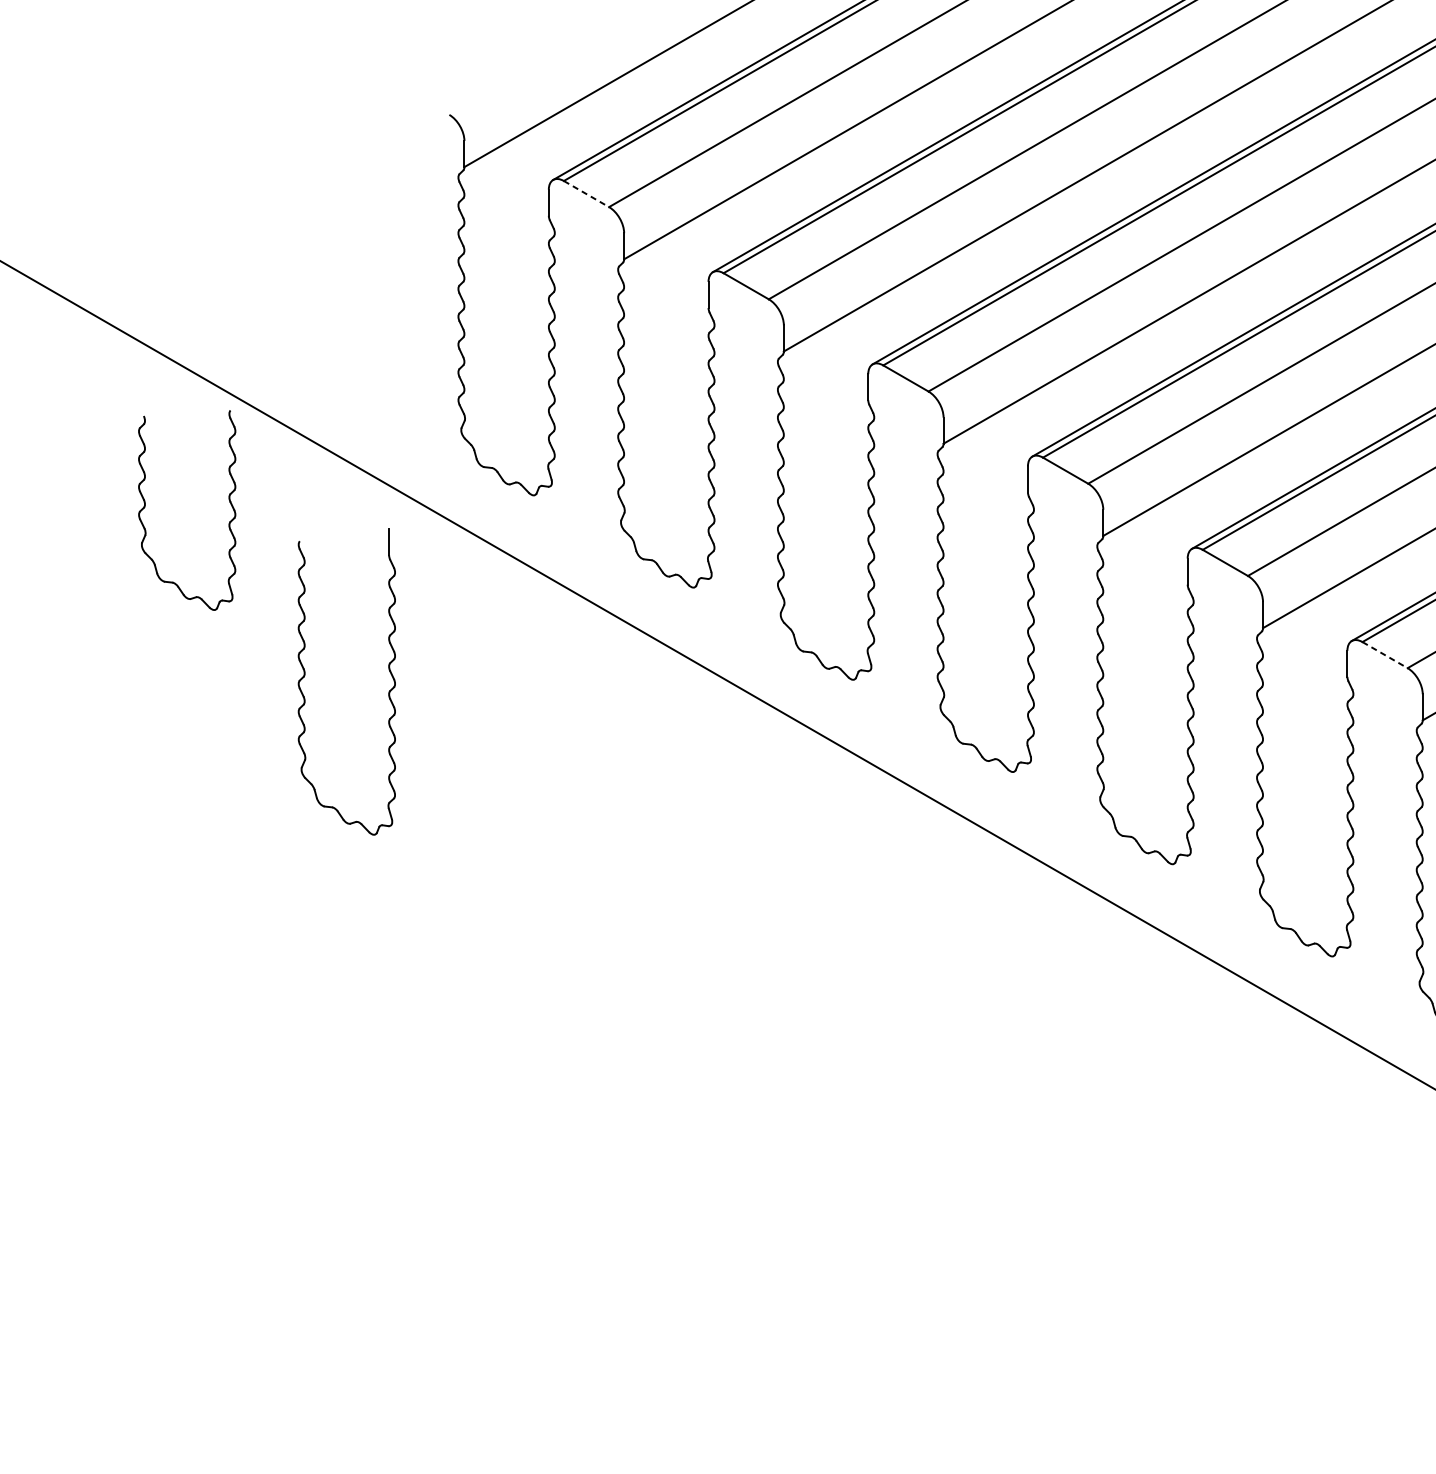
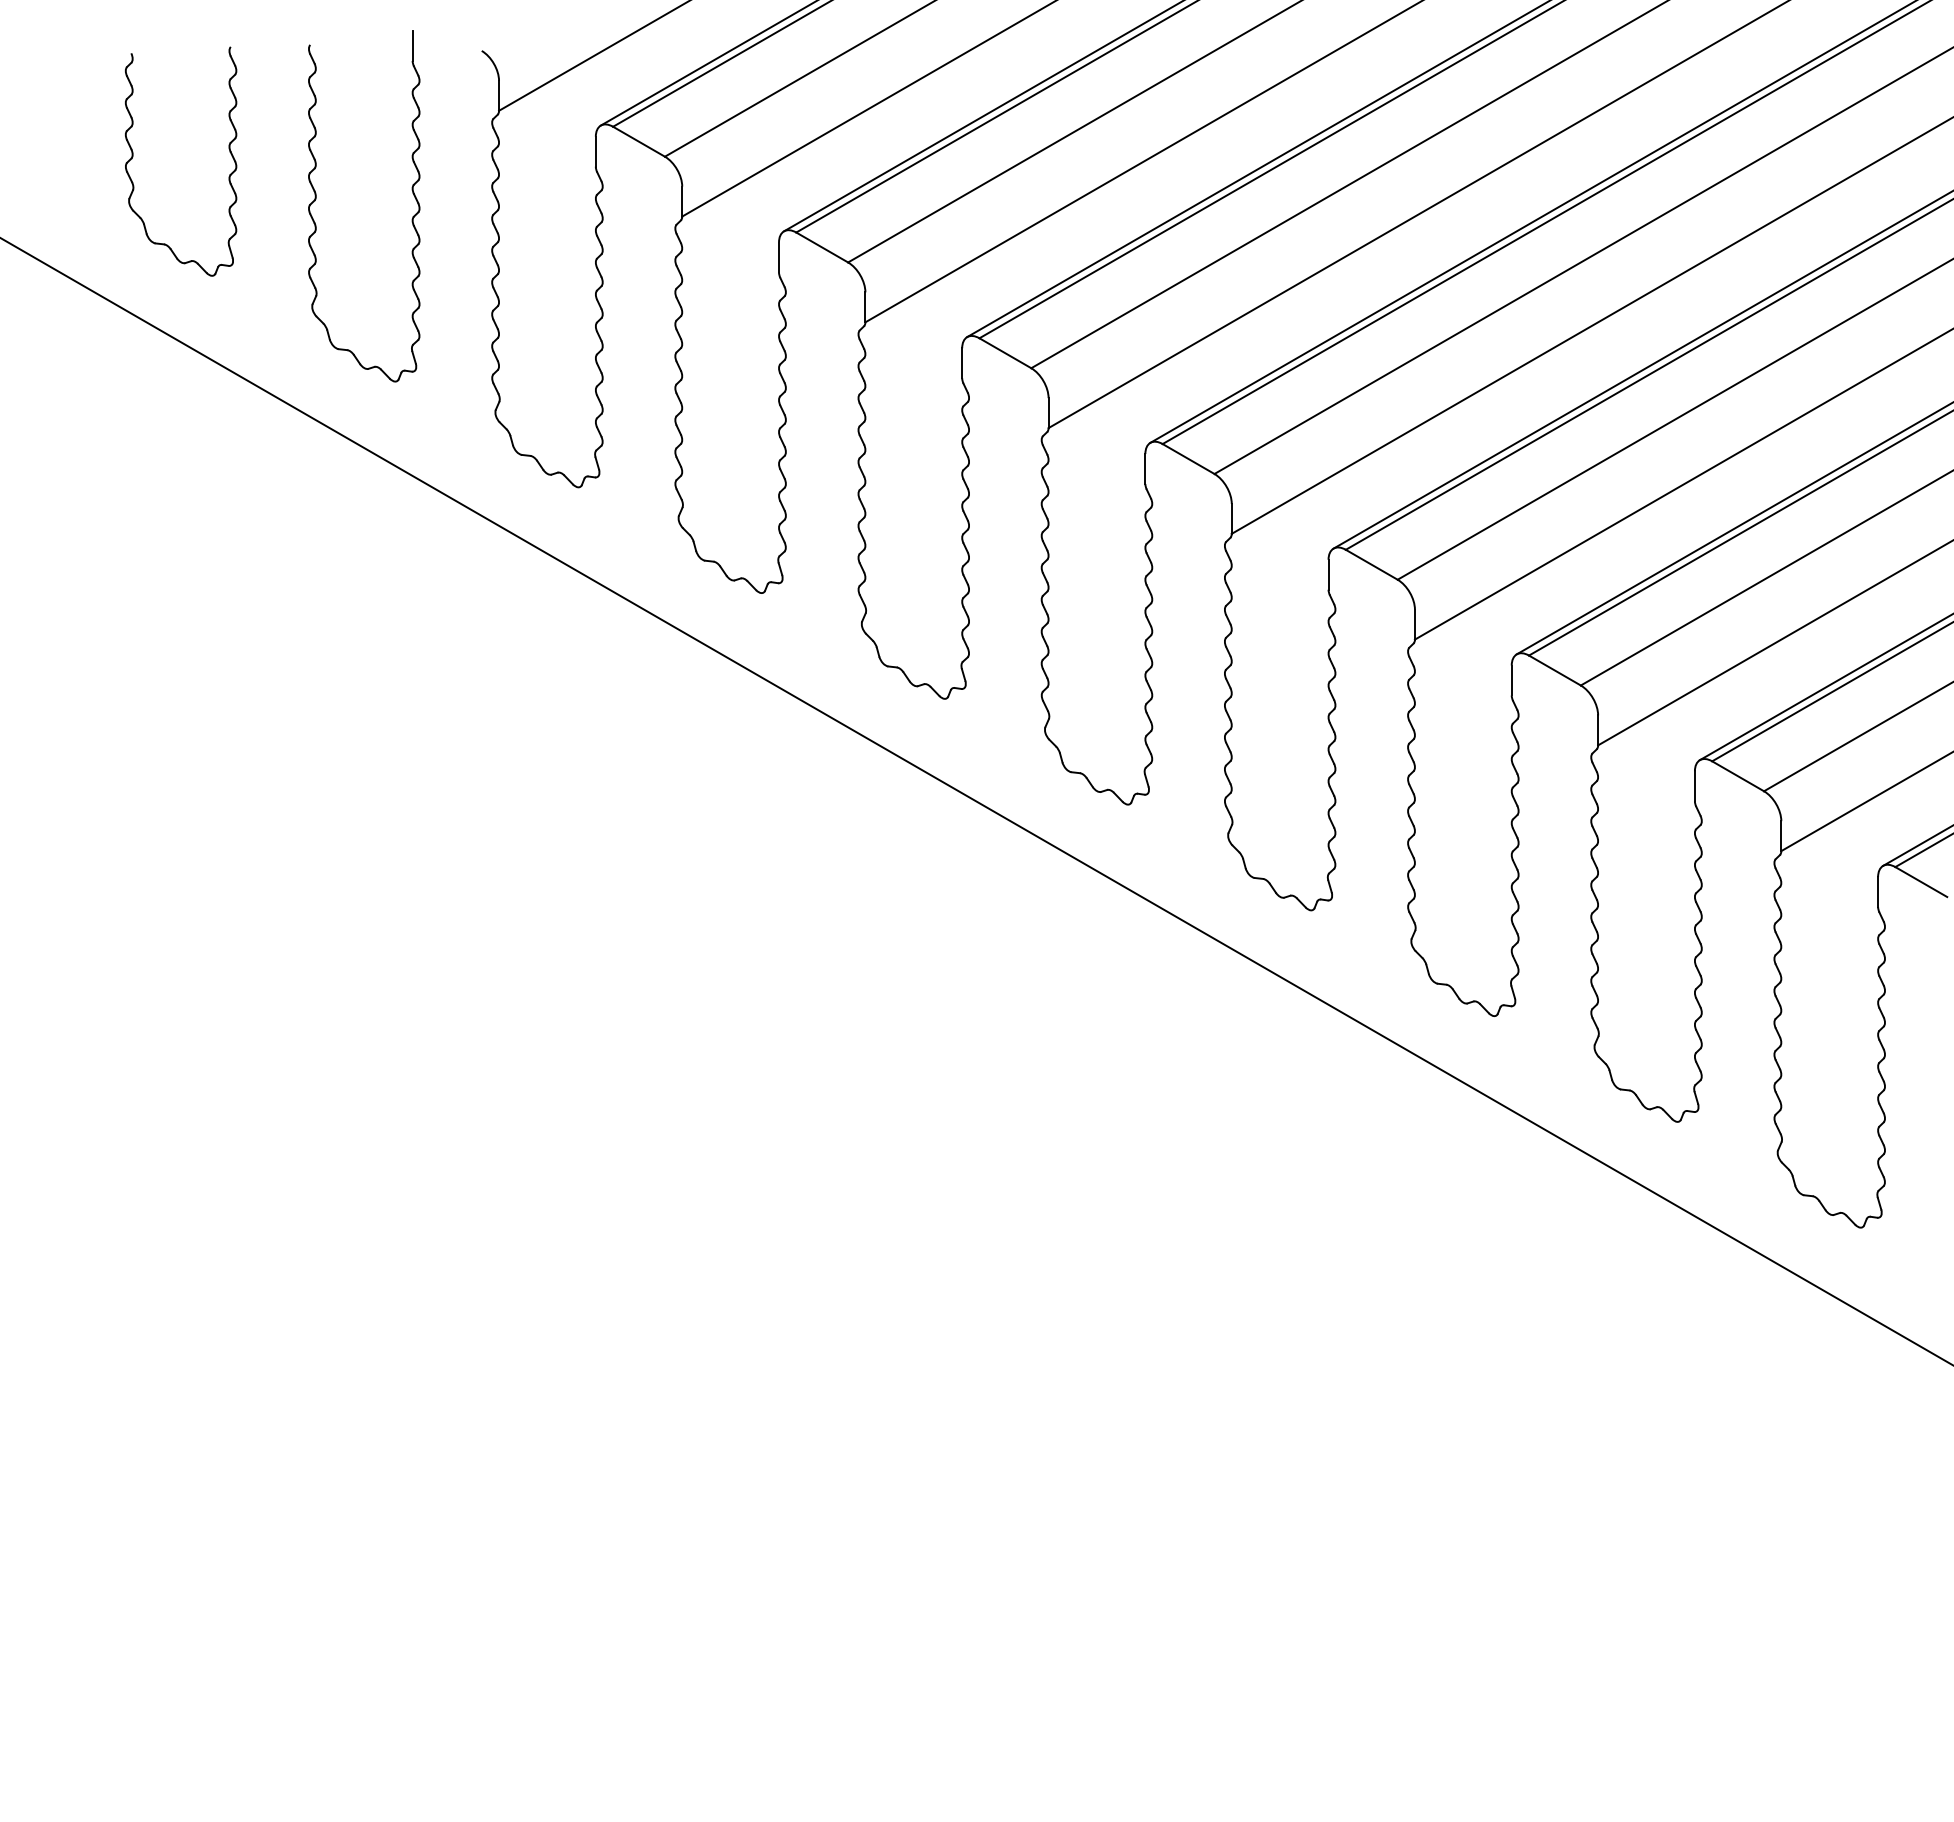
line: (586, 193) -> (639, 141), dashed -> solid
part: (145, 506) -> (133, 157), moved
line: (1384, 655) -> (1554, 670), dashed -> solid
part: (305, 676) -> (316, 199), moved

